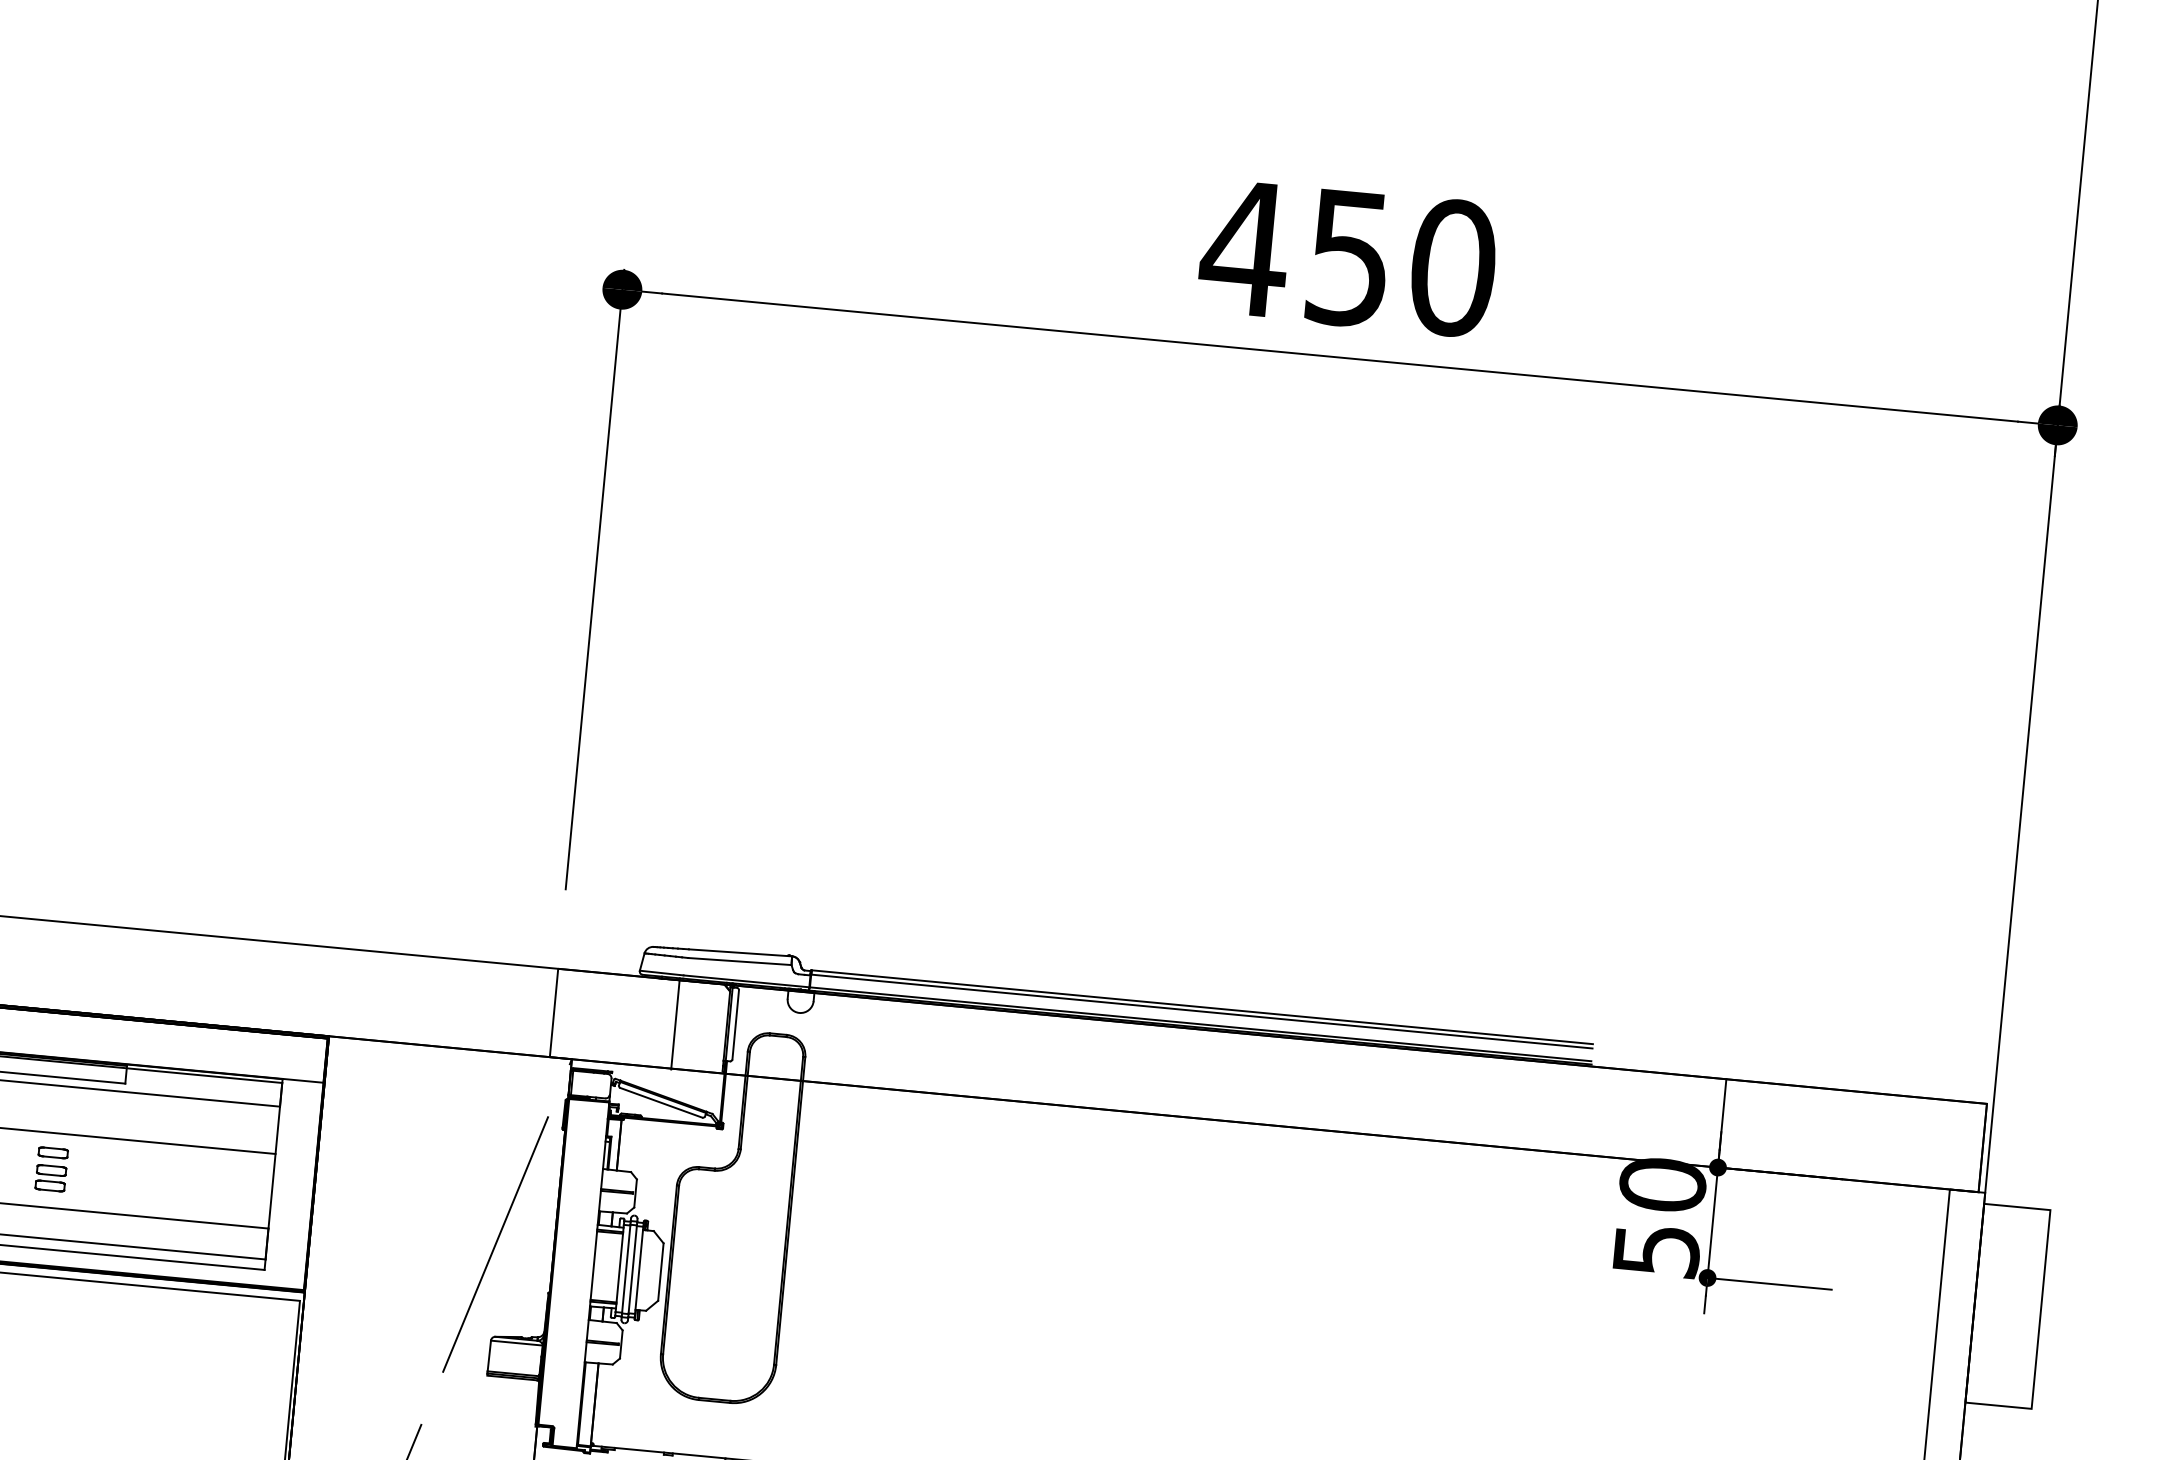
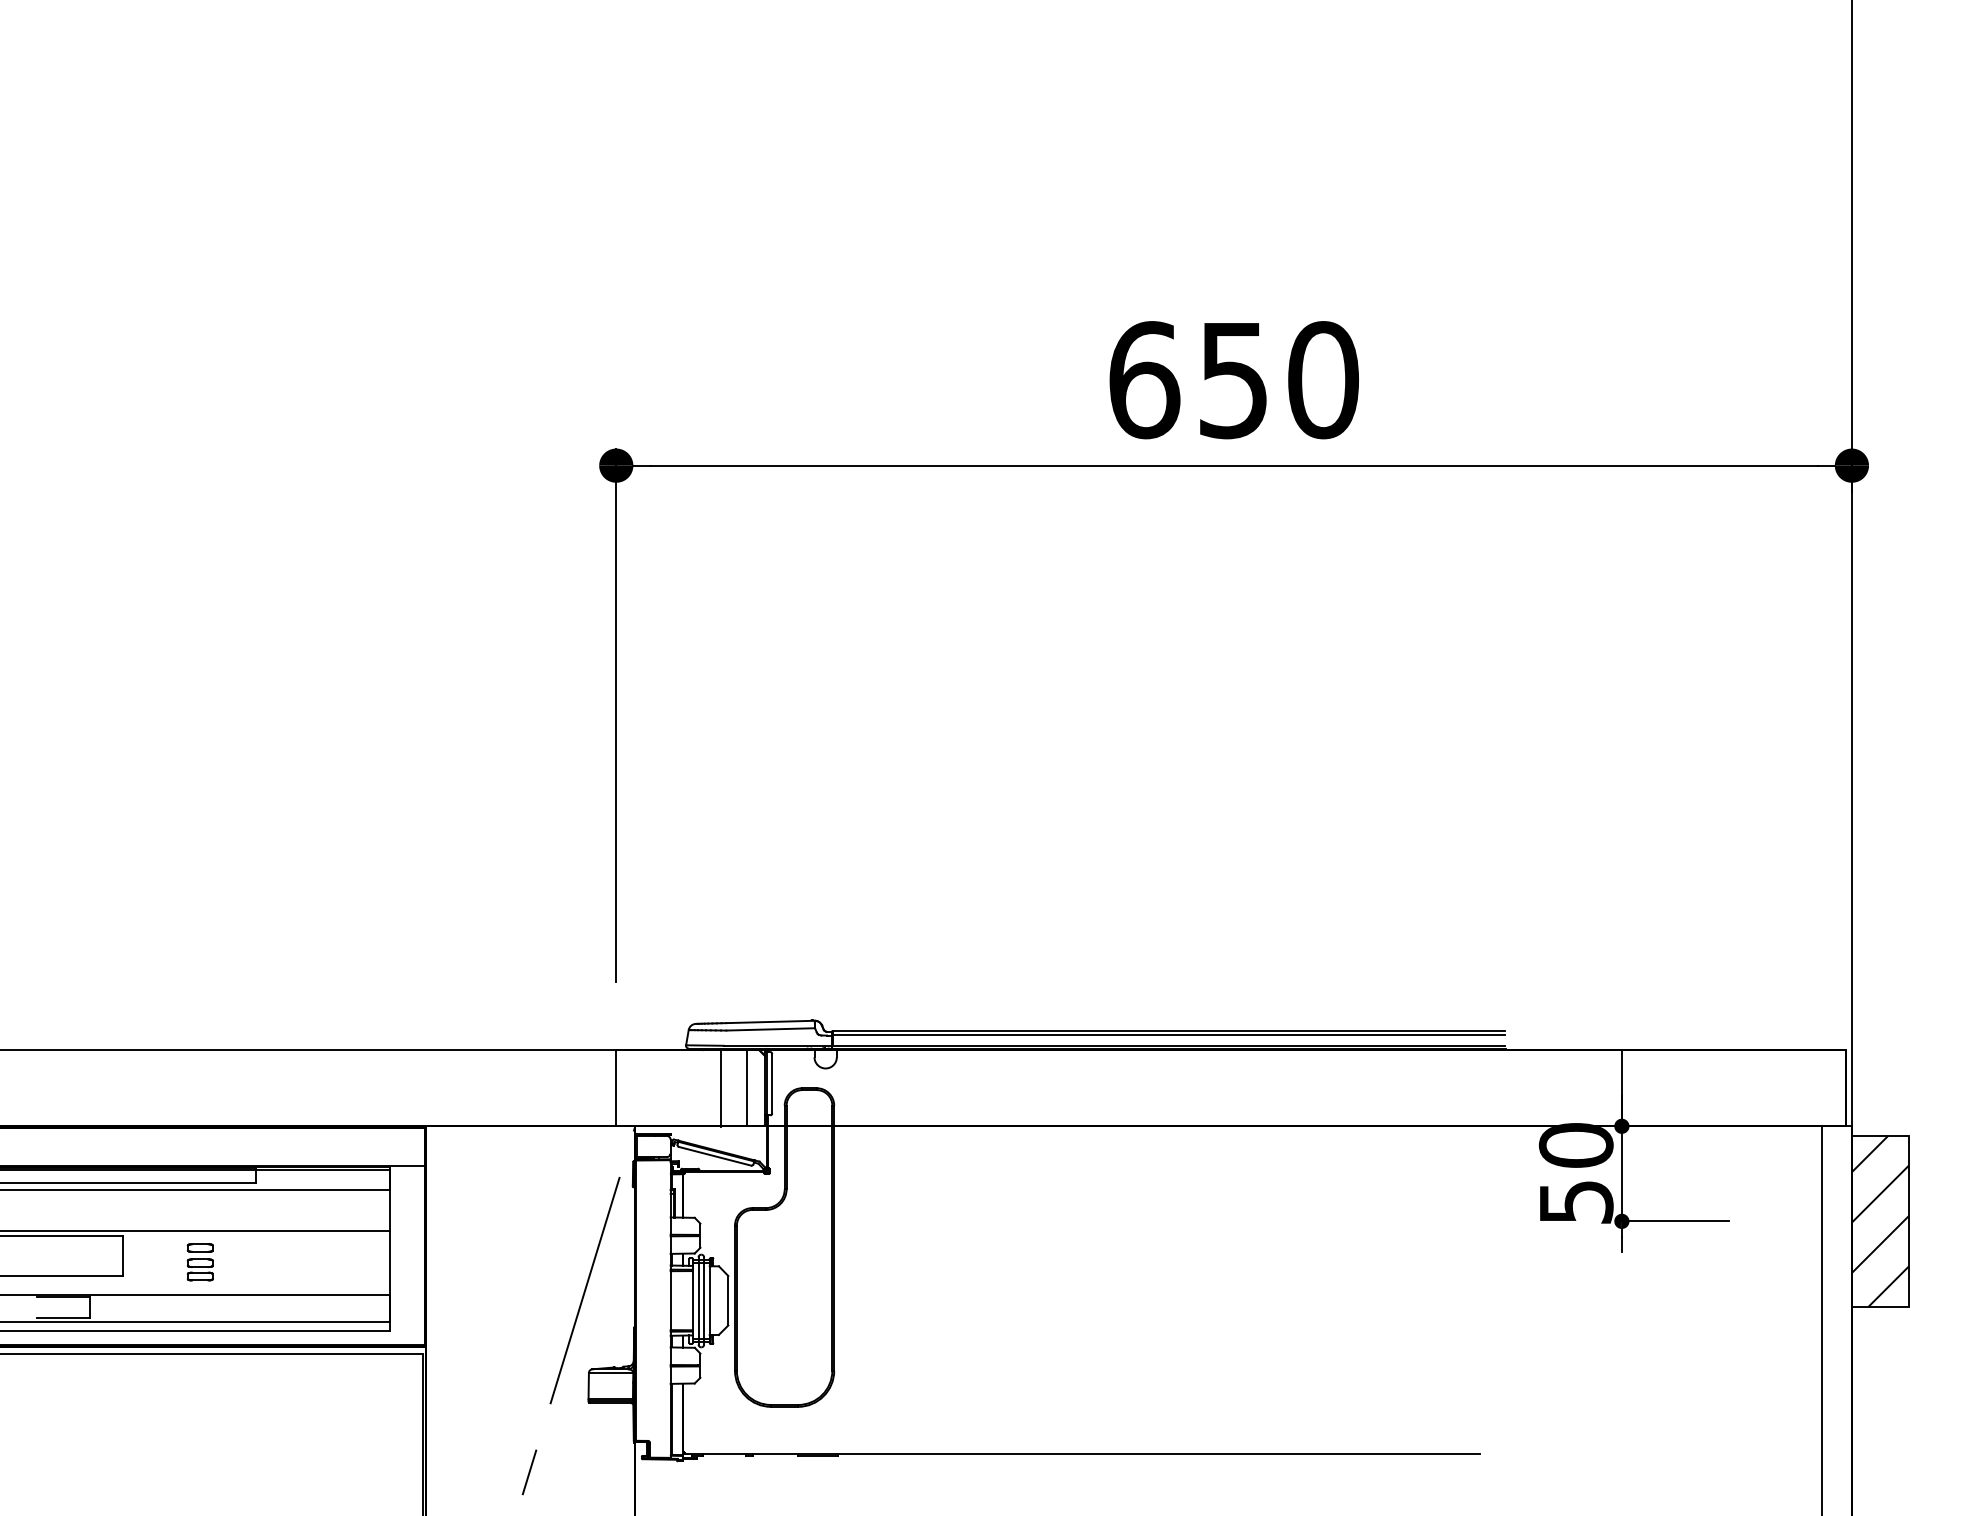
text: (1244, 248) -> (1143, 380), 450 -> 650
line: (706, 1027) -> (747, 1088), added
hatch: (2006, 1305) -> (1879, 1220), added

